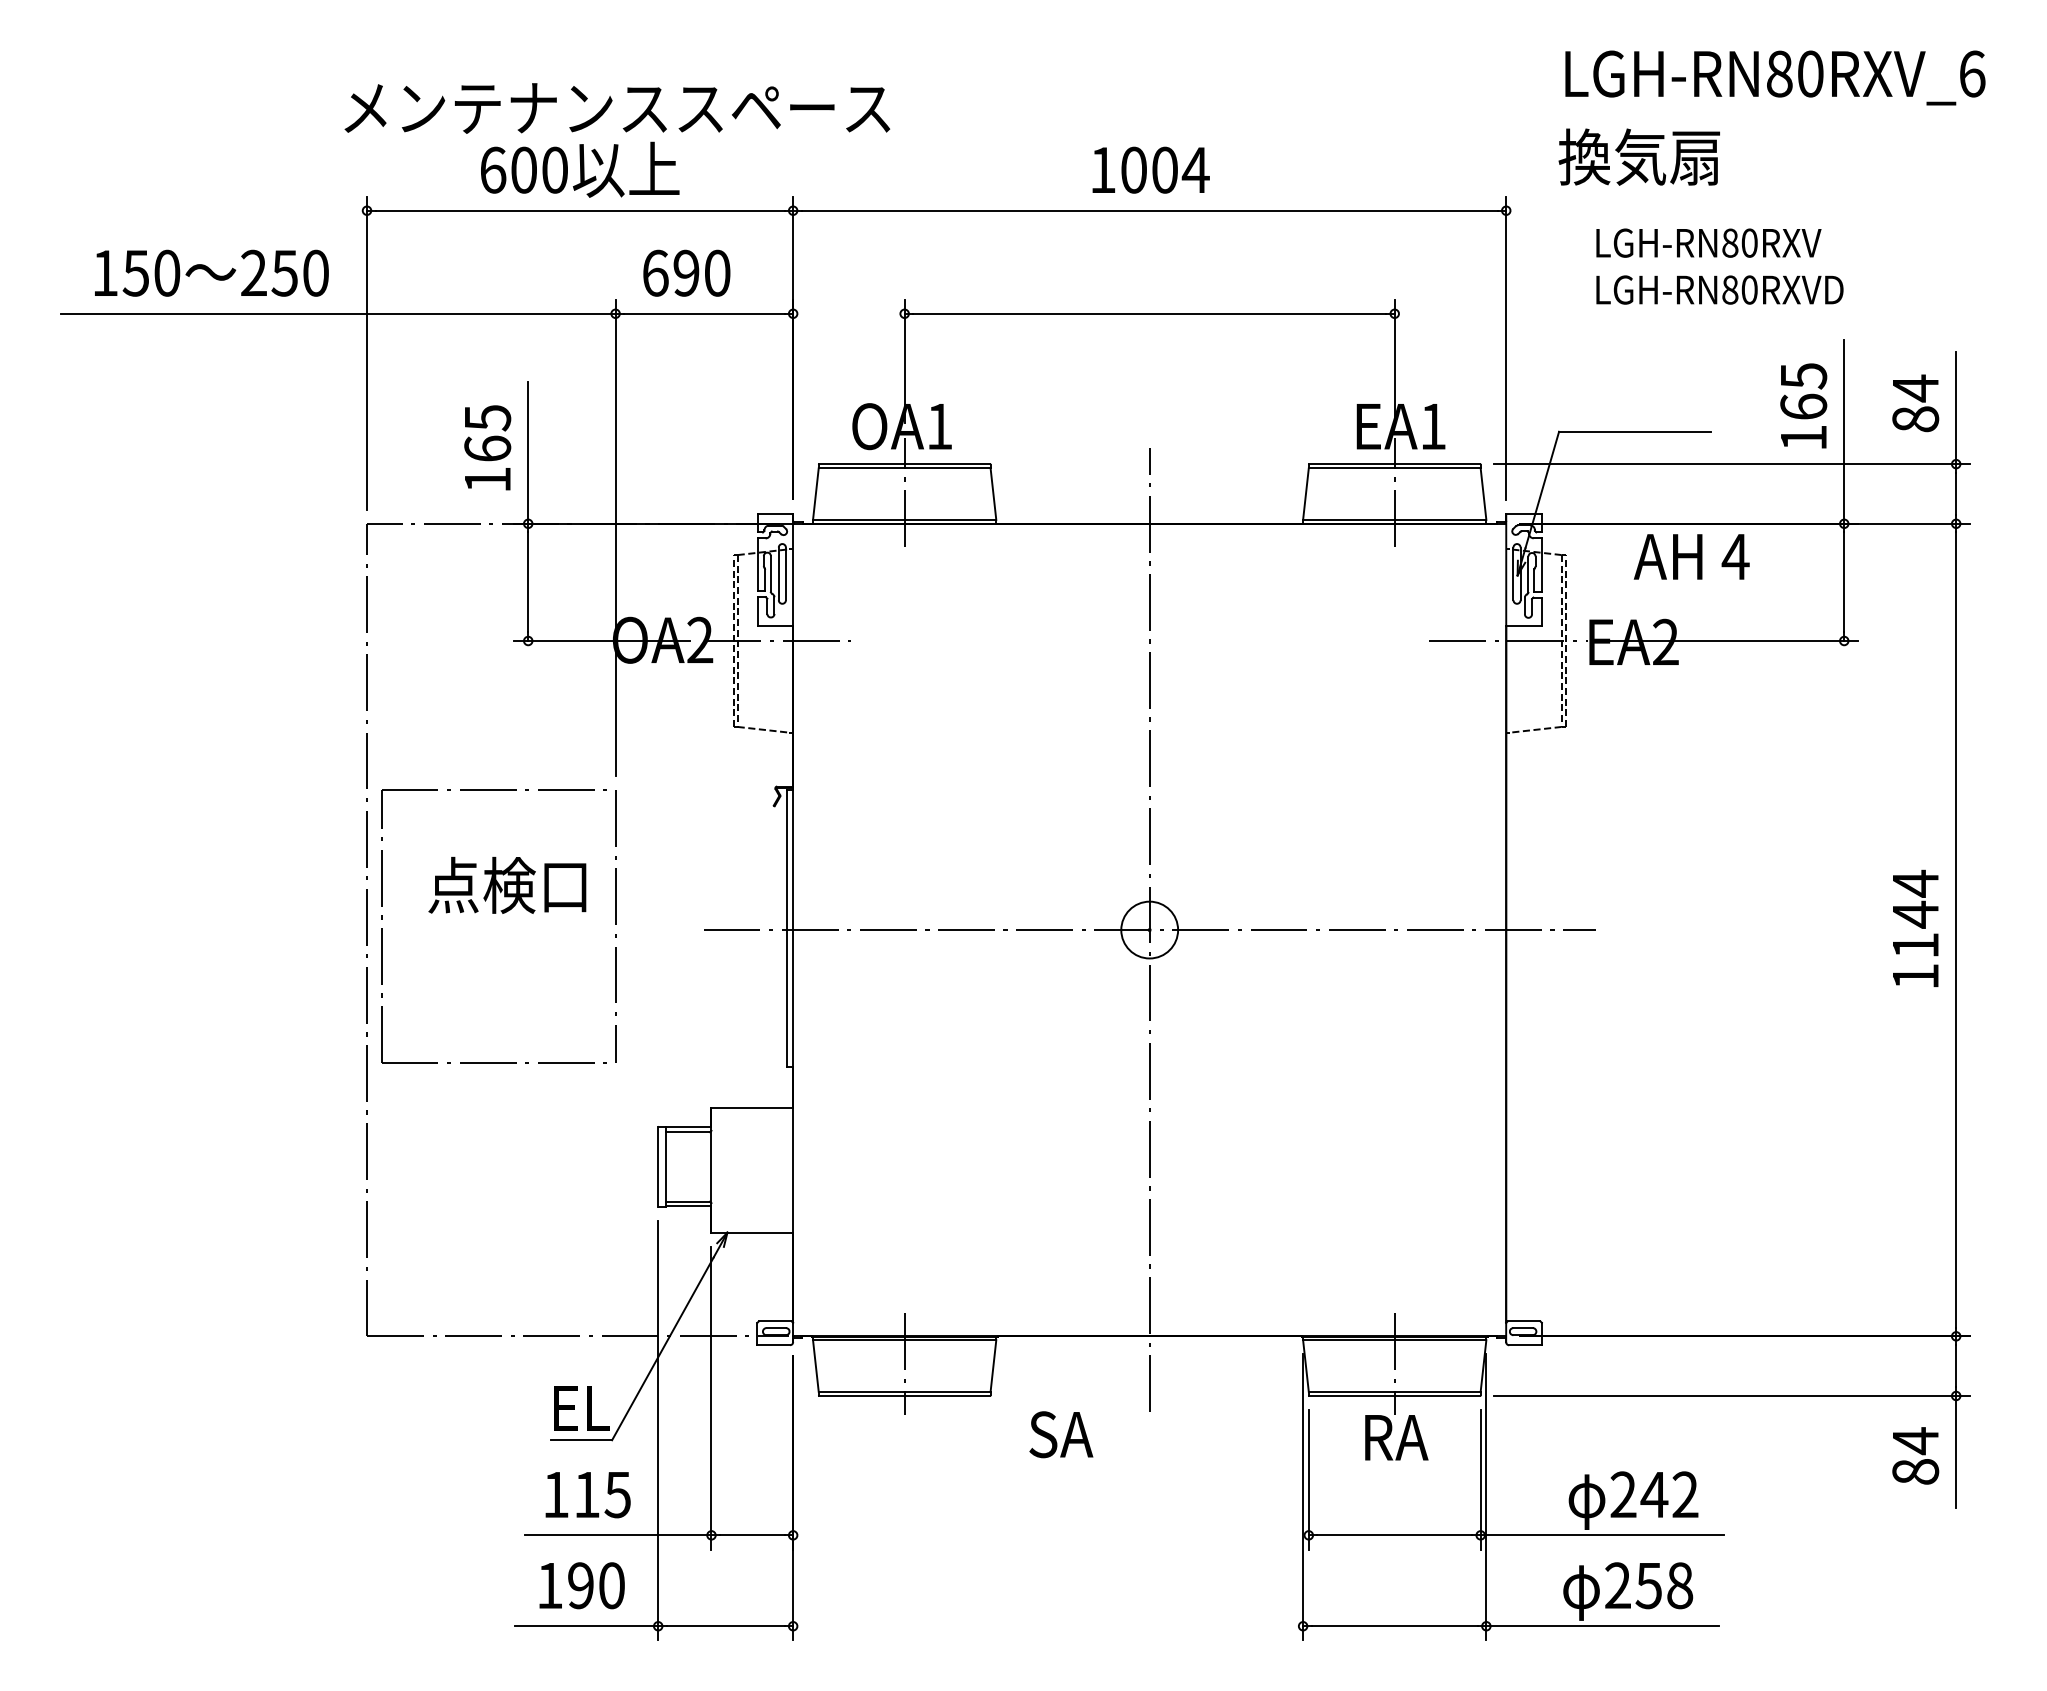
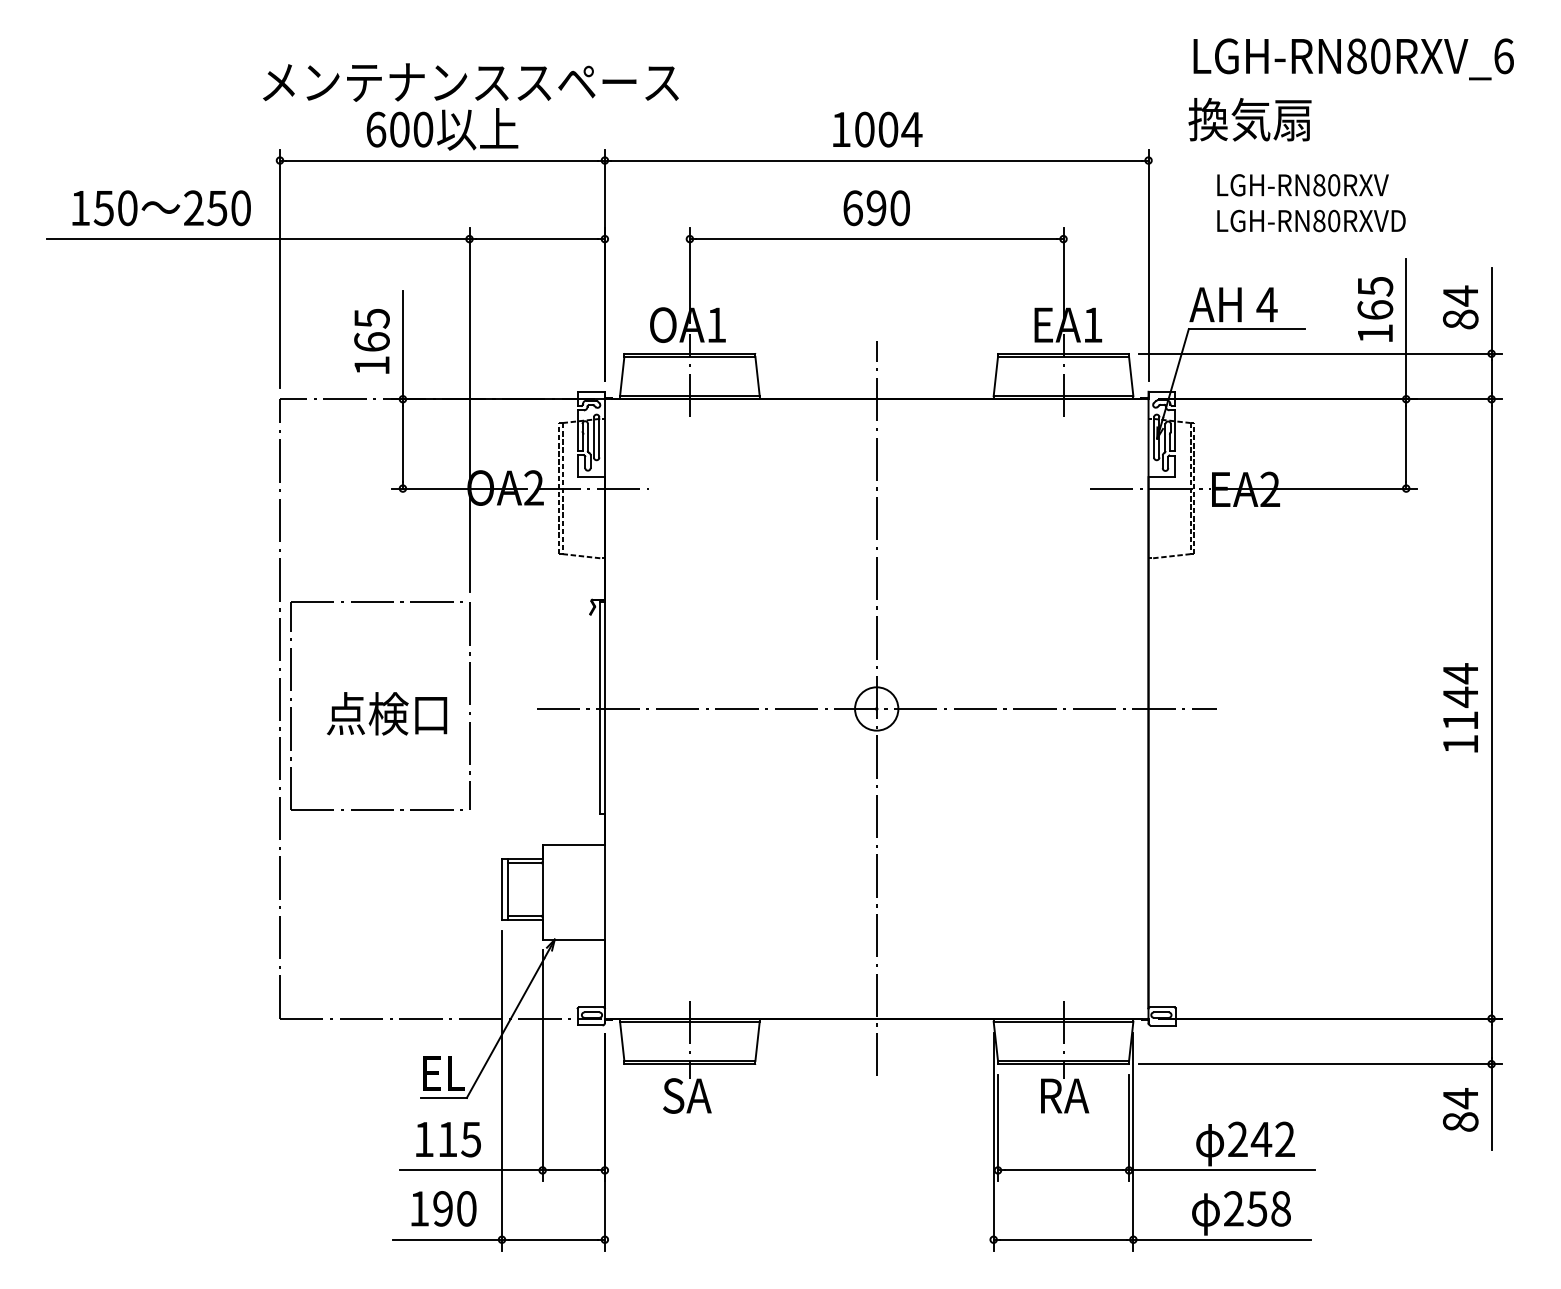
text: (686, 272) -> (876, 207), moved
text: (1691, 556) -> (1233, 304), moved
text: (507, 885) -> (387, 713), moved
text: (1061, 1434) -> (687, 1095), moved

